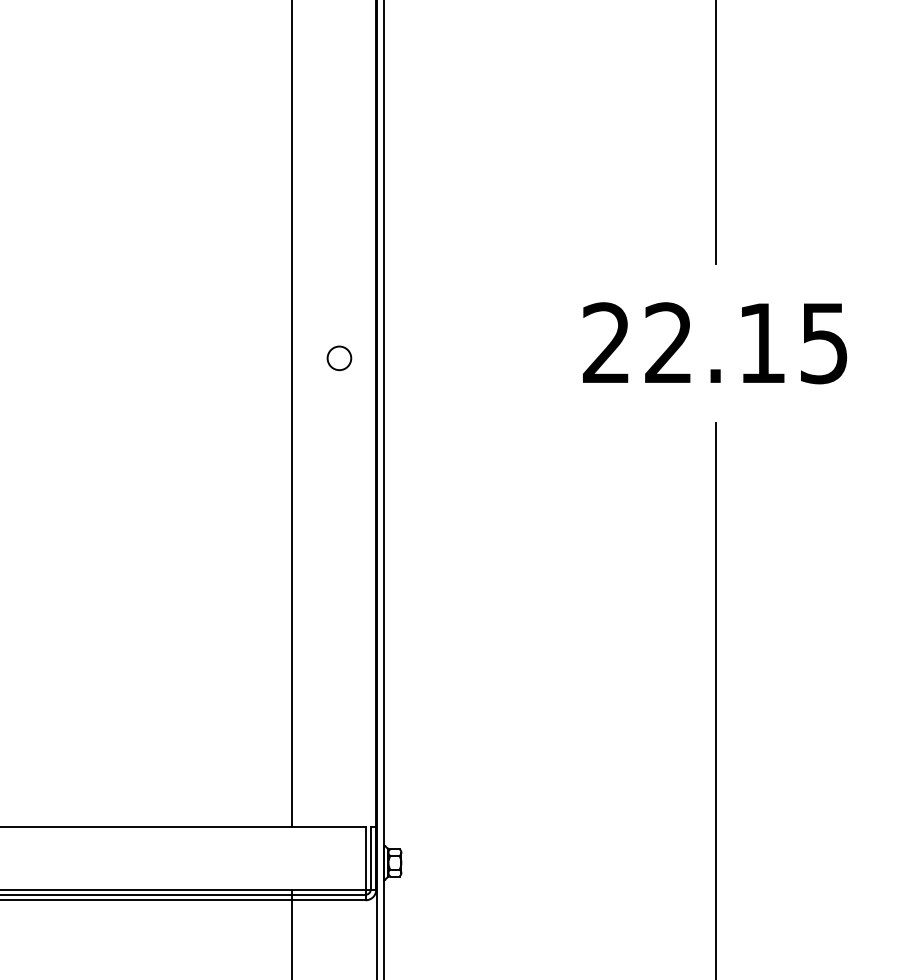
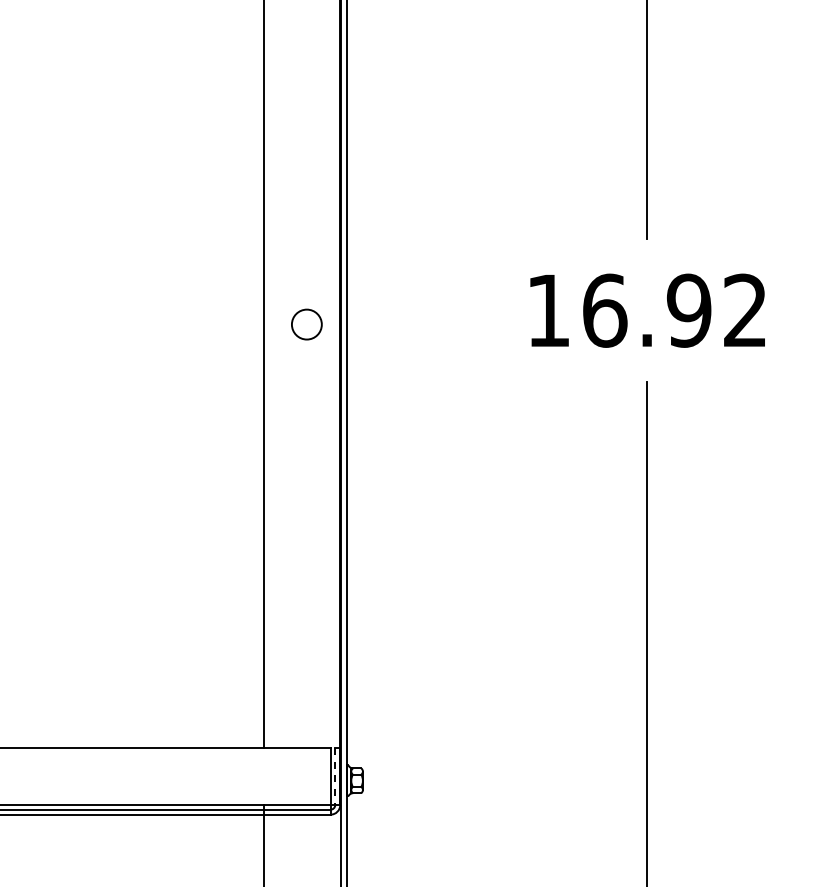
text: (714, 342) -> (646, 310), 22.15 -> 16.92
circle: (338, 357) -> (306, 323), size x1.4
line: (371, 859) -> (335, 777), solid -> dashed

